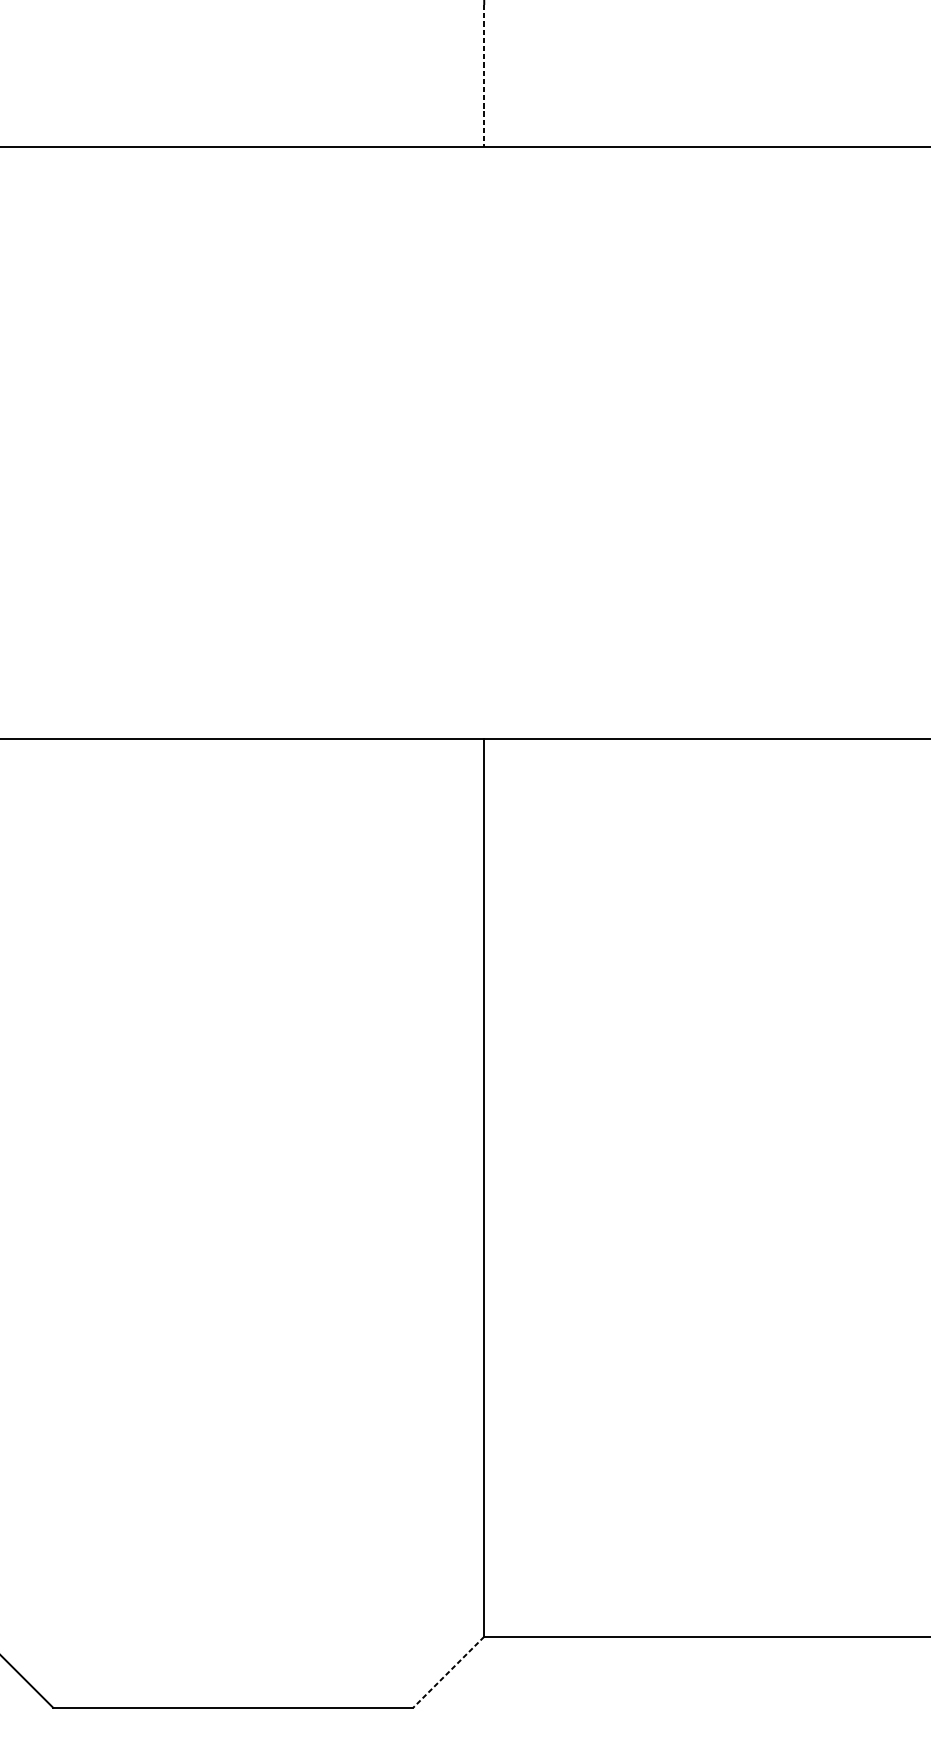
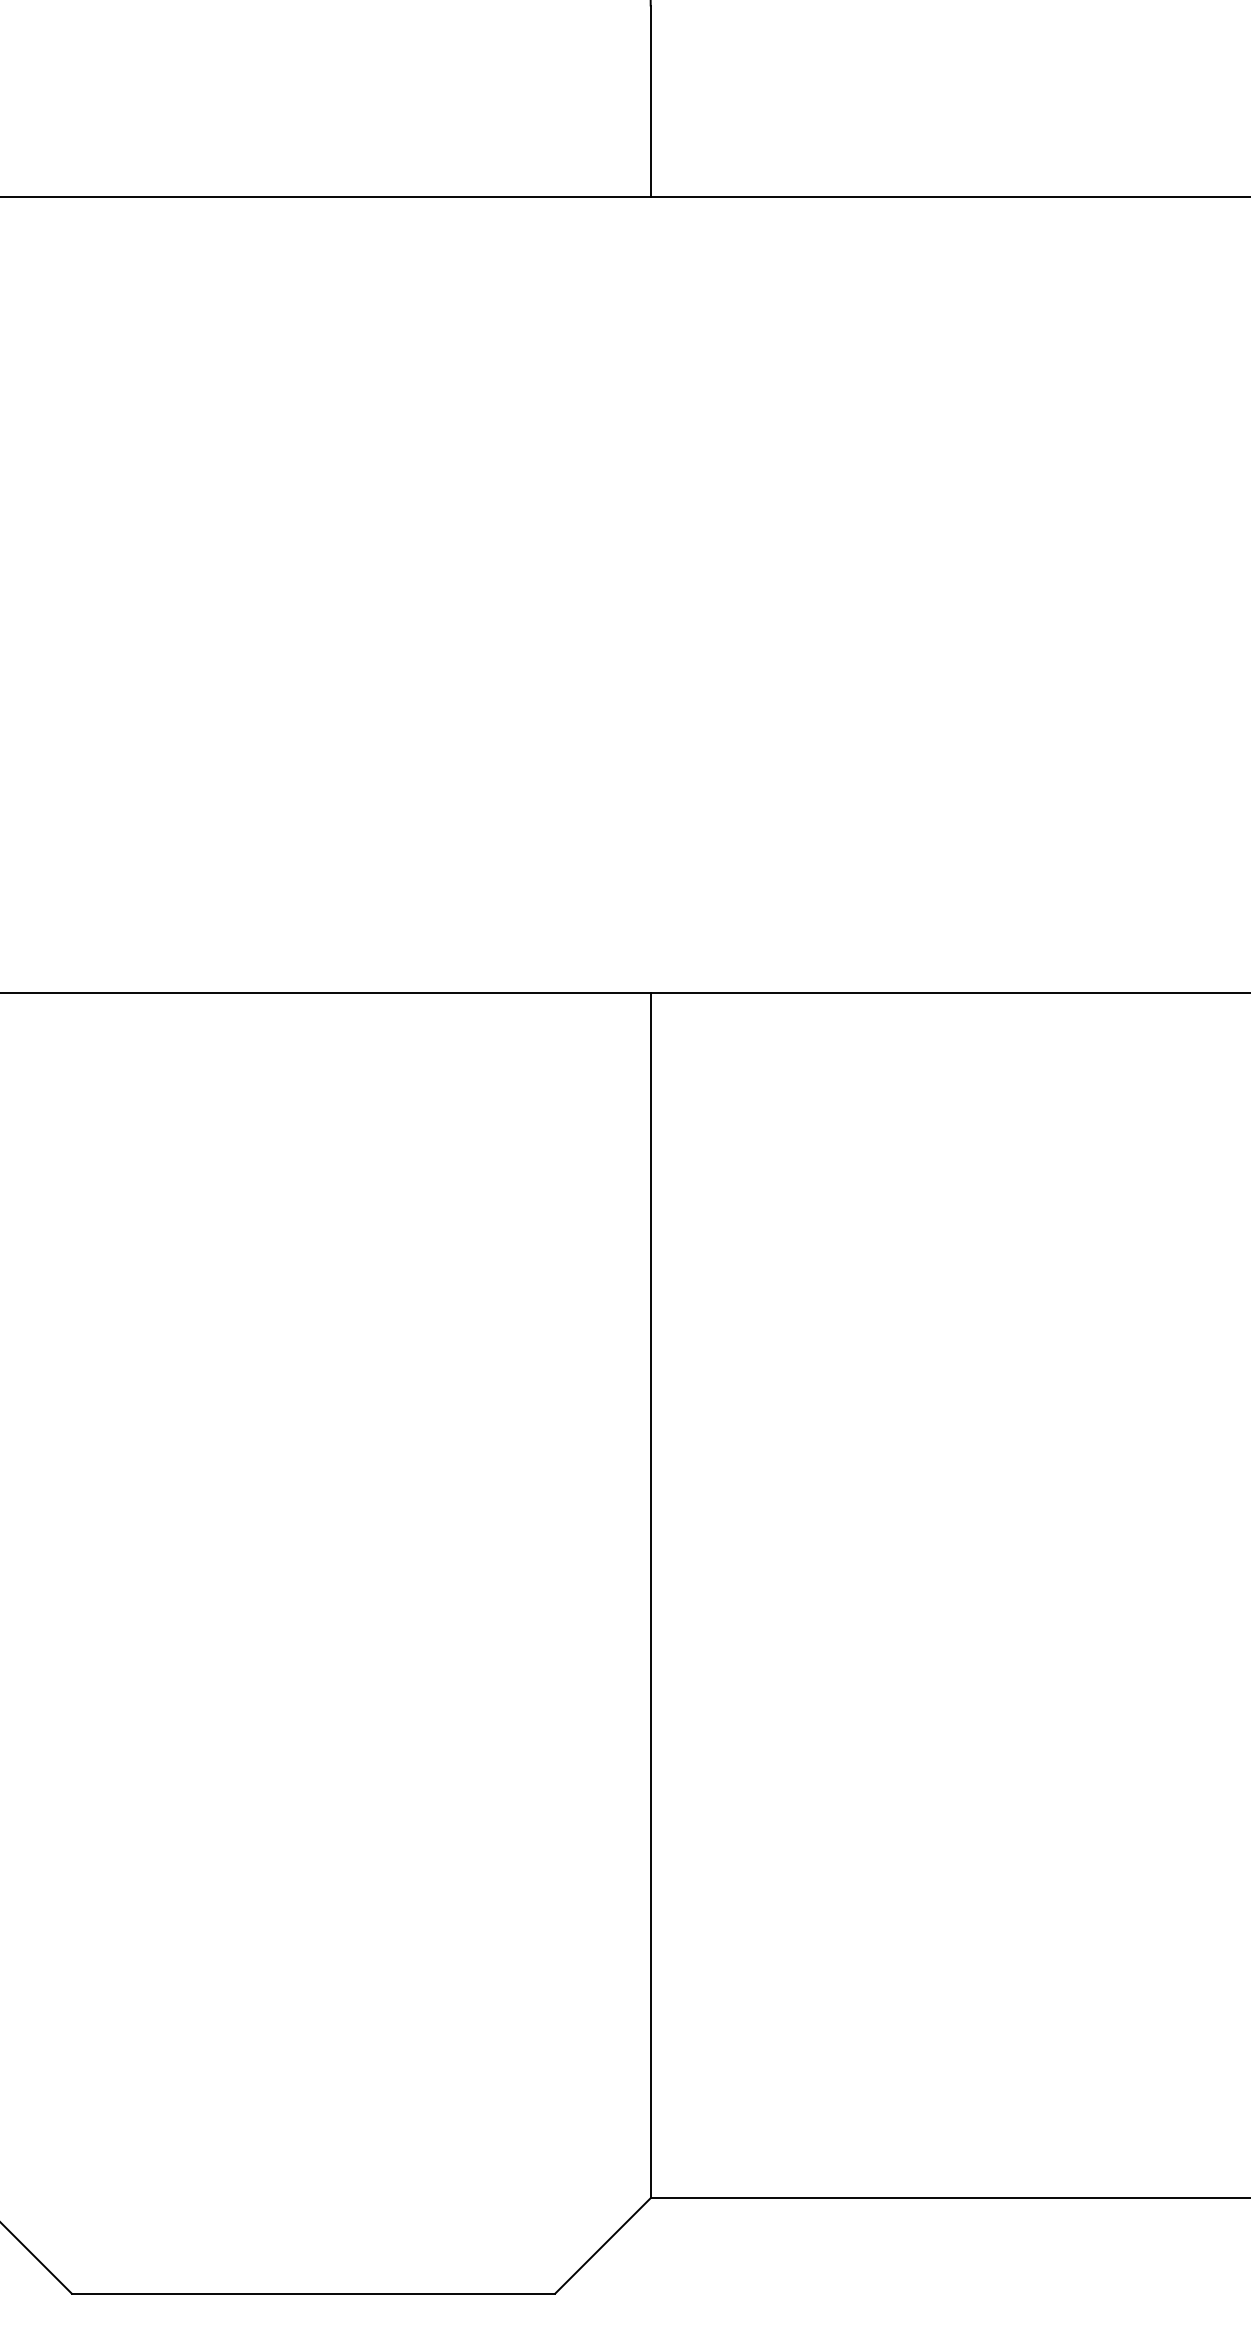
line: (484, 76) -> (650, 102), dashed -> solid
line: (448, 1672) -> (602, 2246), dashed -> solid

